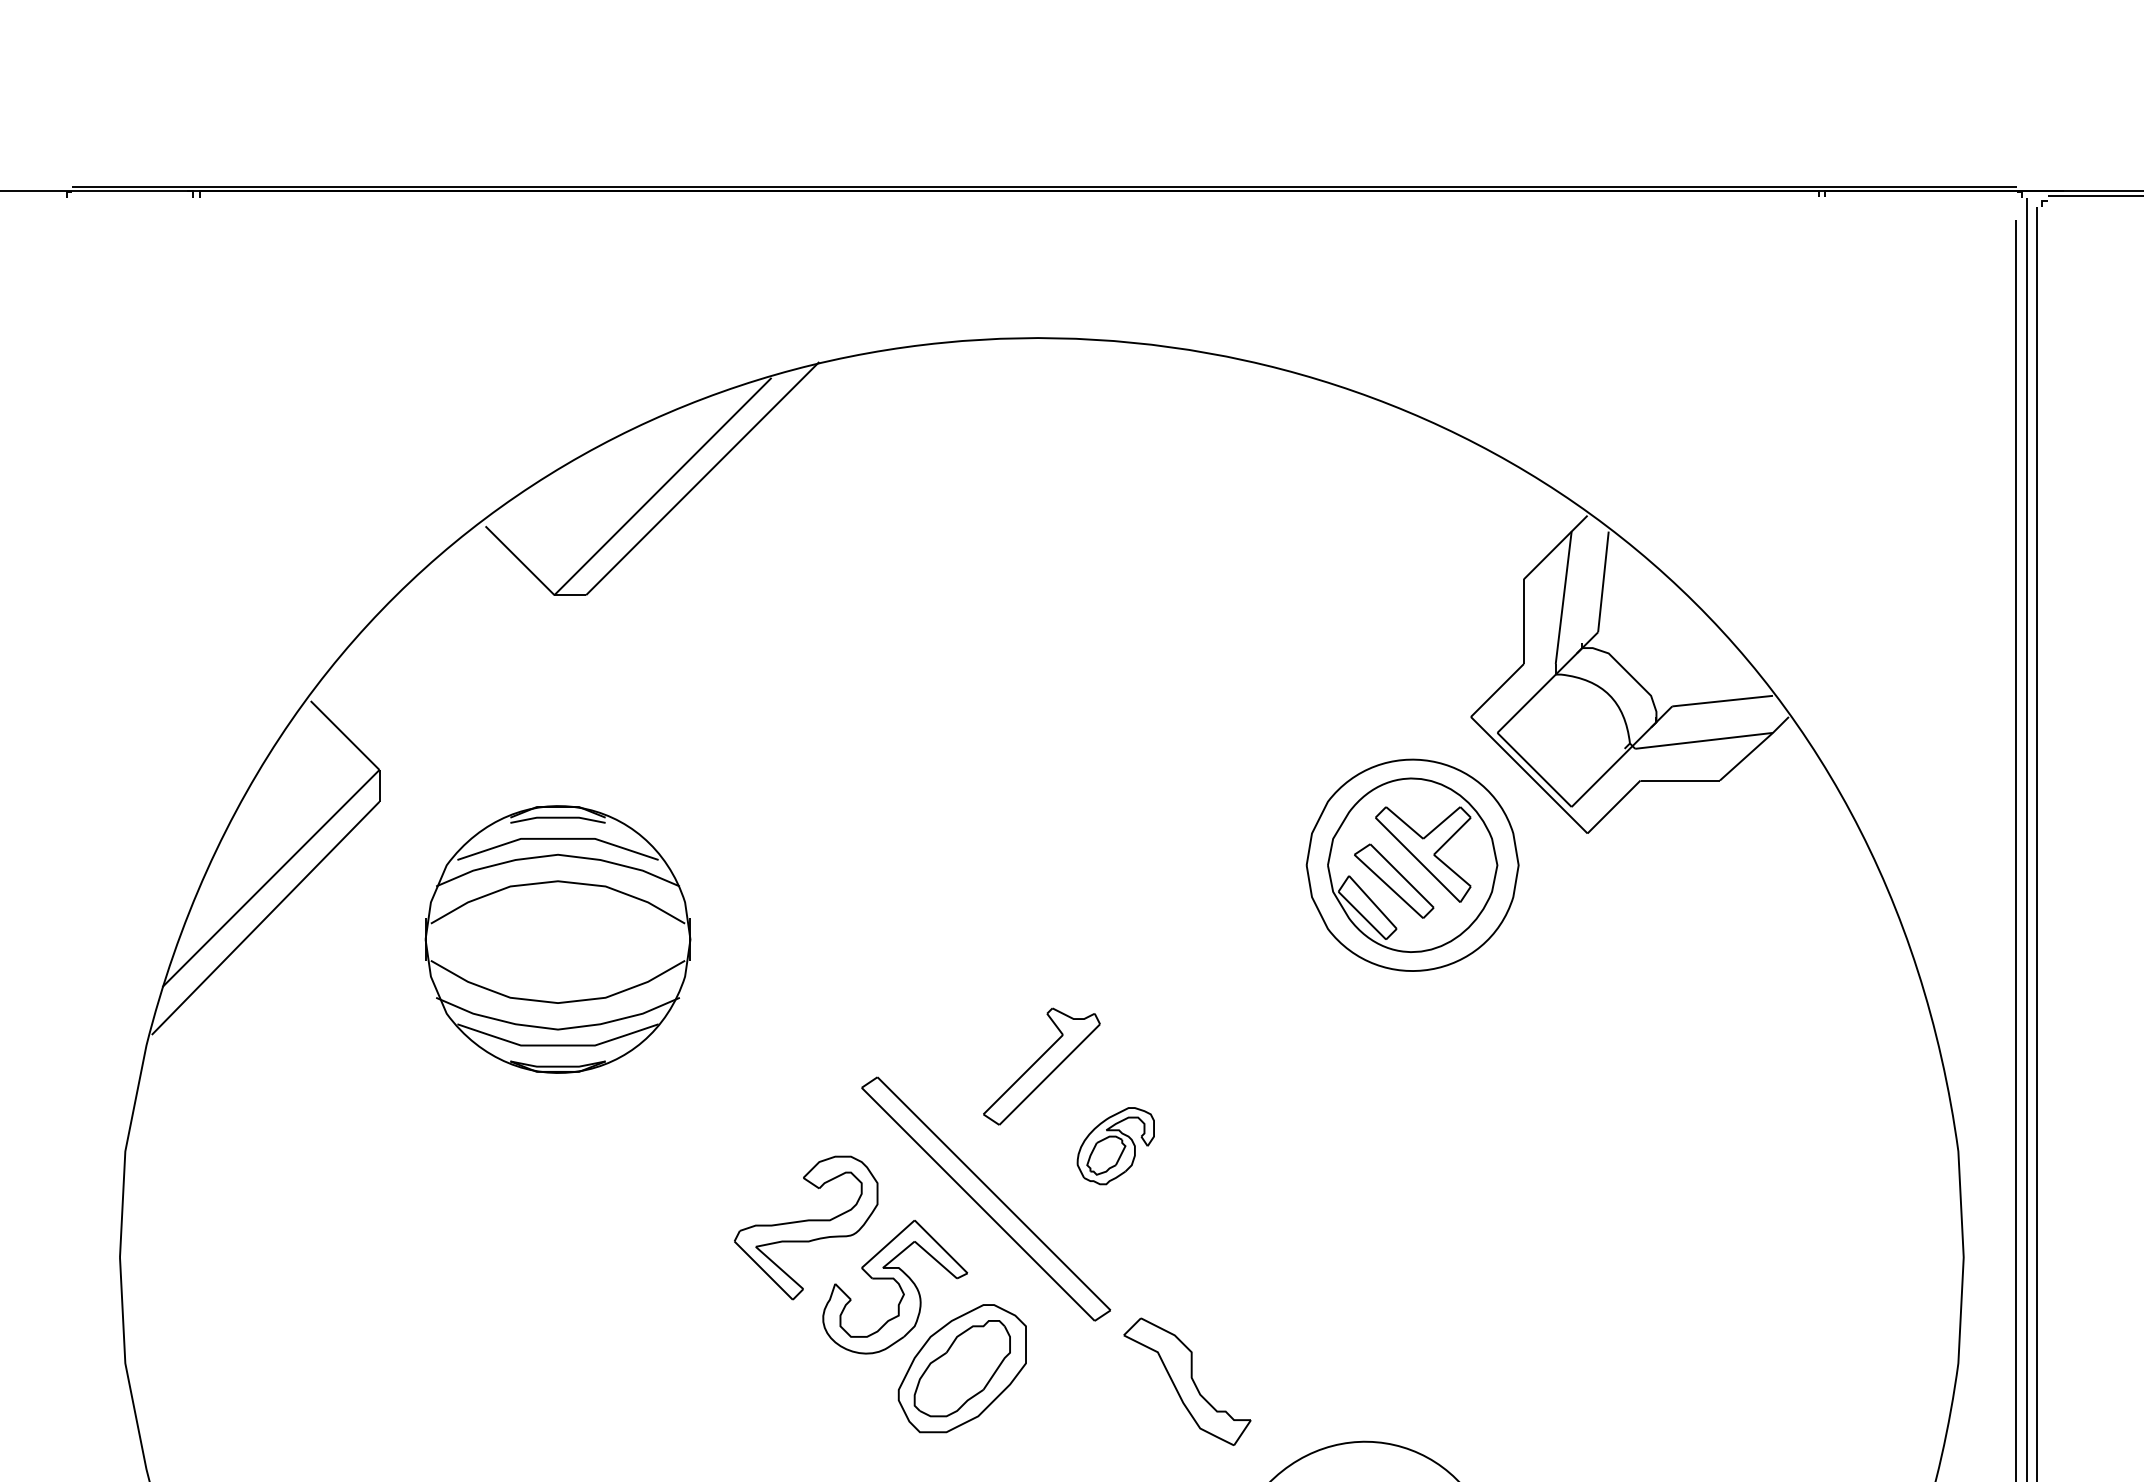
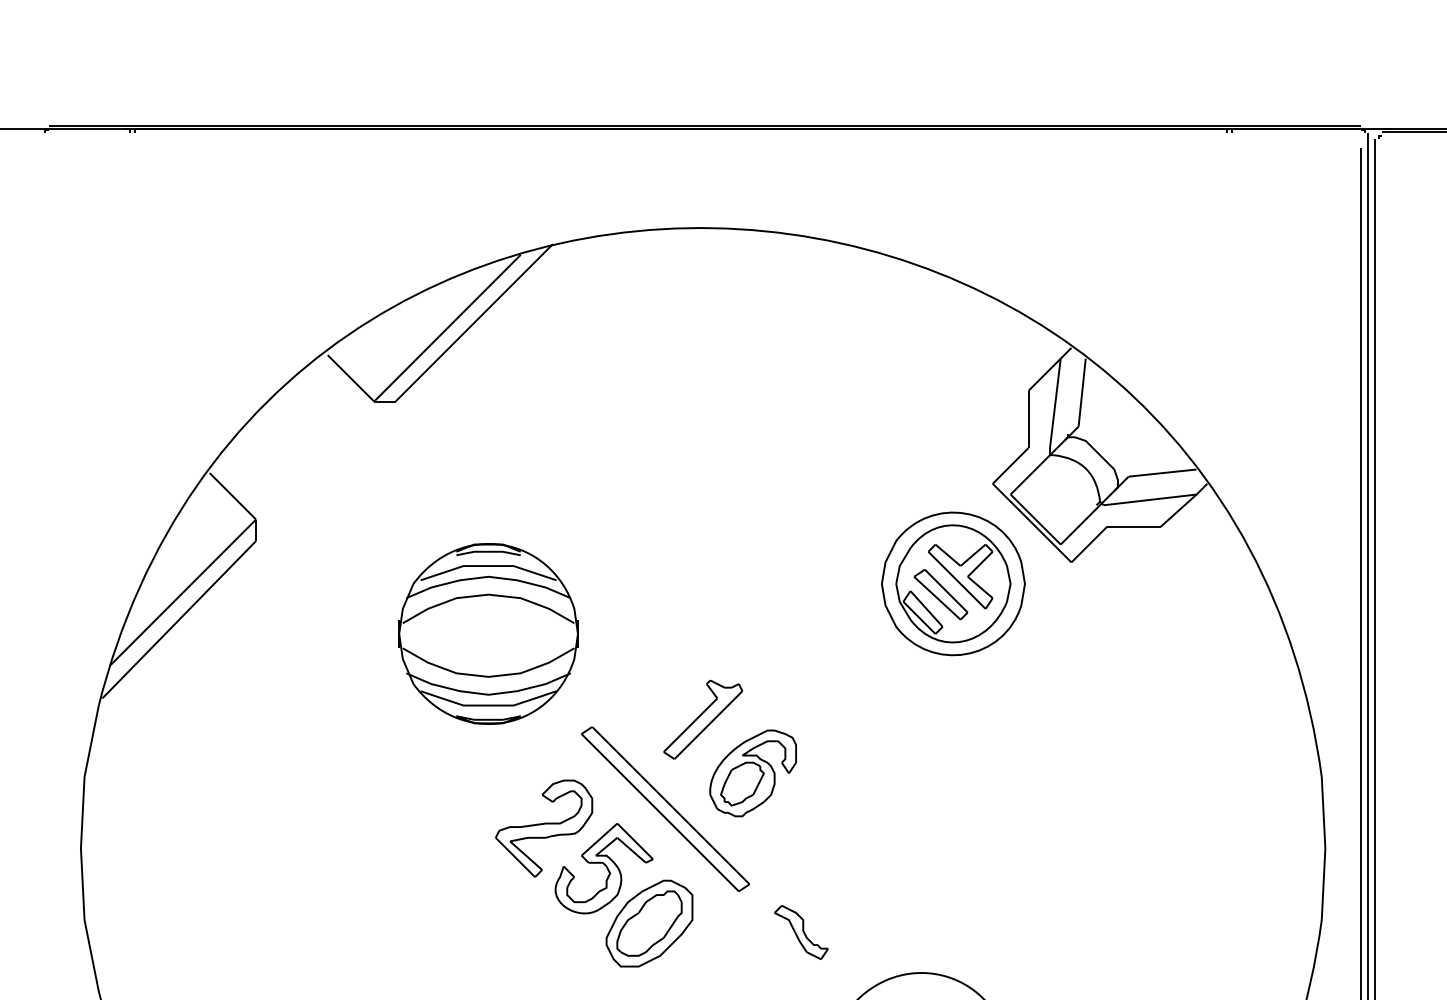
part: (557, 938) -> (488, 633), moved
part: (1114, 1146) -> (752, 773), size x1.67
part: (1187, 1381) -> (801, 932), size x0.62

